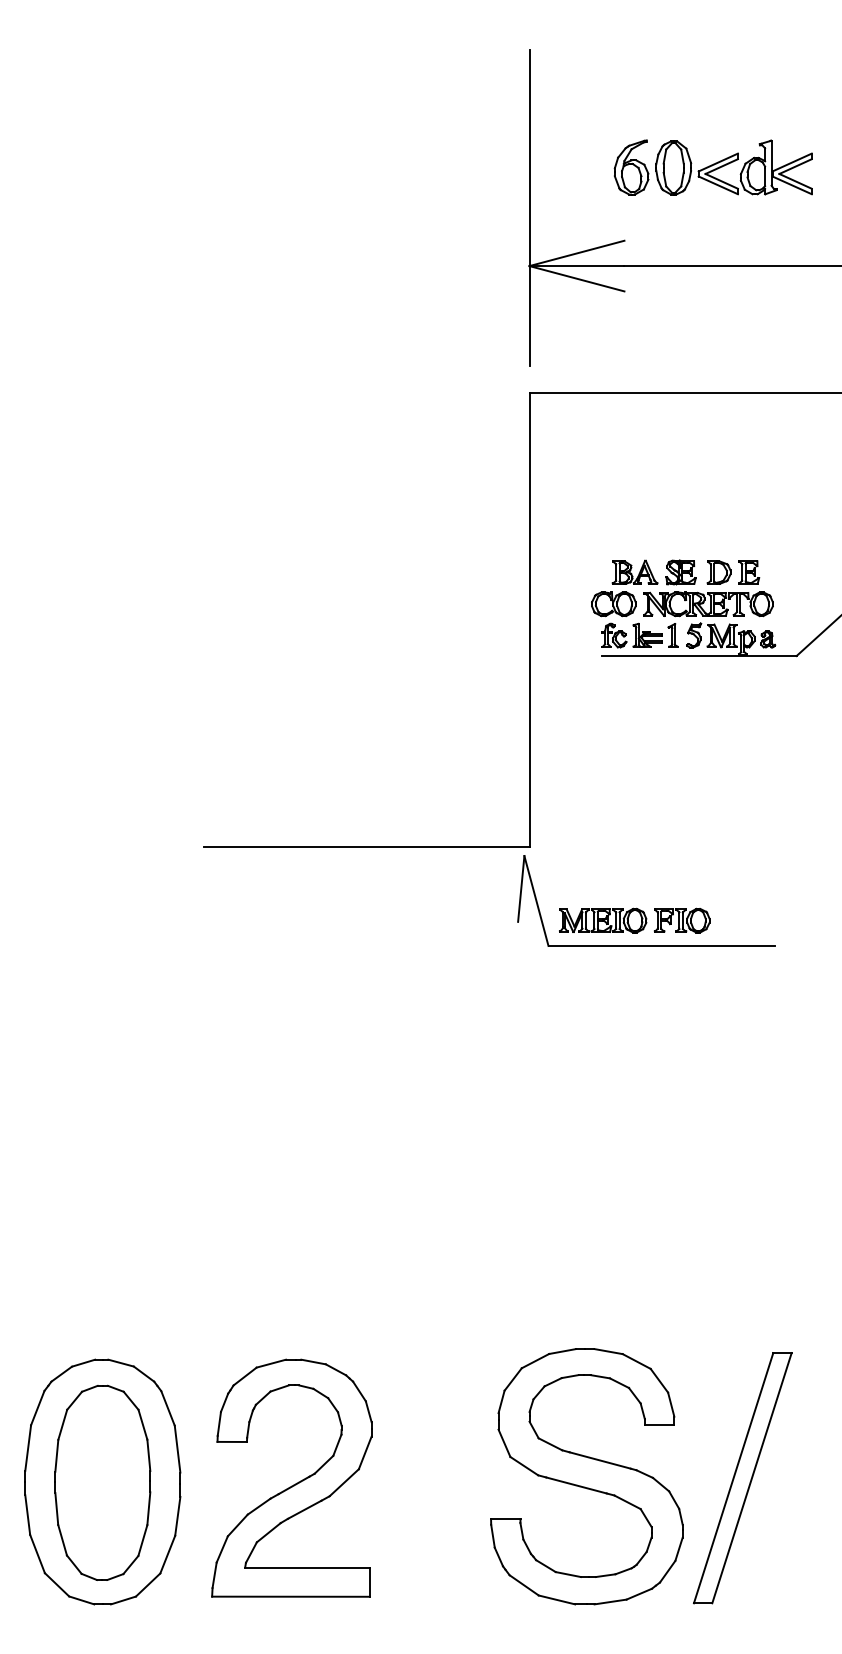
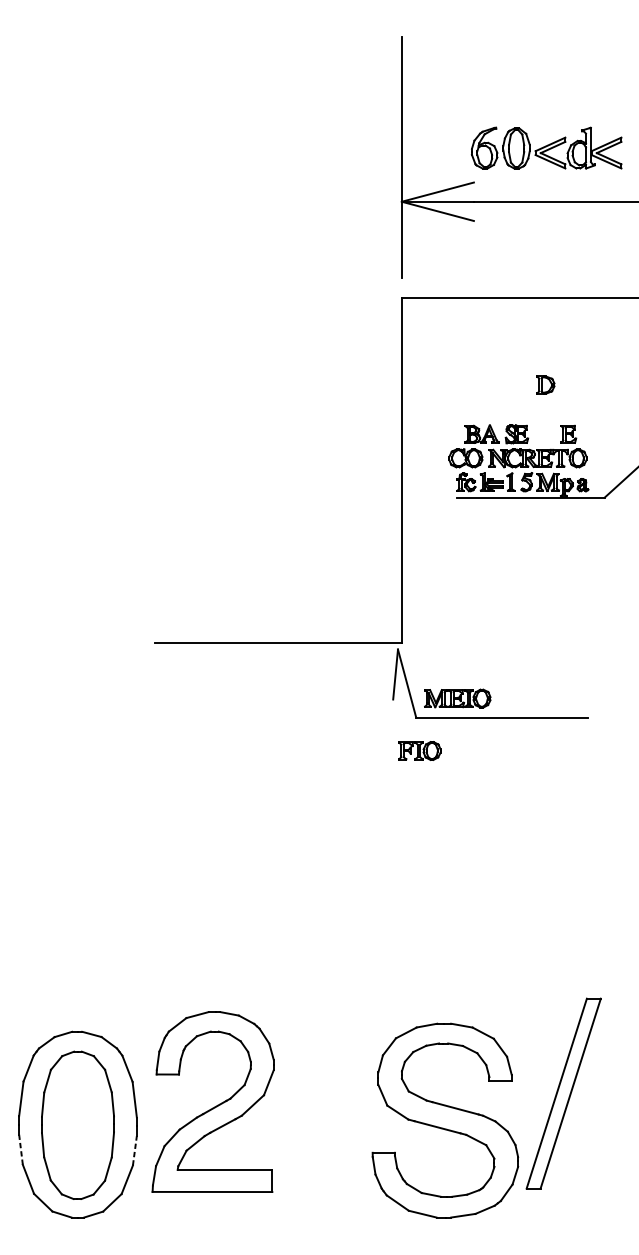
part: (712, 167) -> (546, 148), moved
part: (718, 572) -> (545, 384), moved
part: (682, 920) -> (420, 750), moved
part: (742, 1478) -> (563, 1093), moved
part: (295, 1483) -> (215, 1106), moved
line: (27, 1515) -> (20, 1150), solid -> dashed
line: (177, 1516) -> (134, 1150), solid -> dashed

